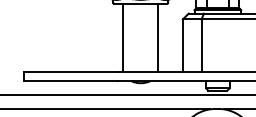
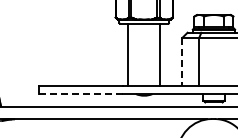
line: (183, 45) -> (182, 61), solid -> dashed
line: (70, 80) -> (80, 93), solid -> dashed

